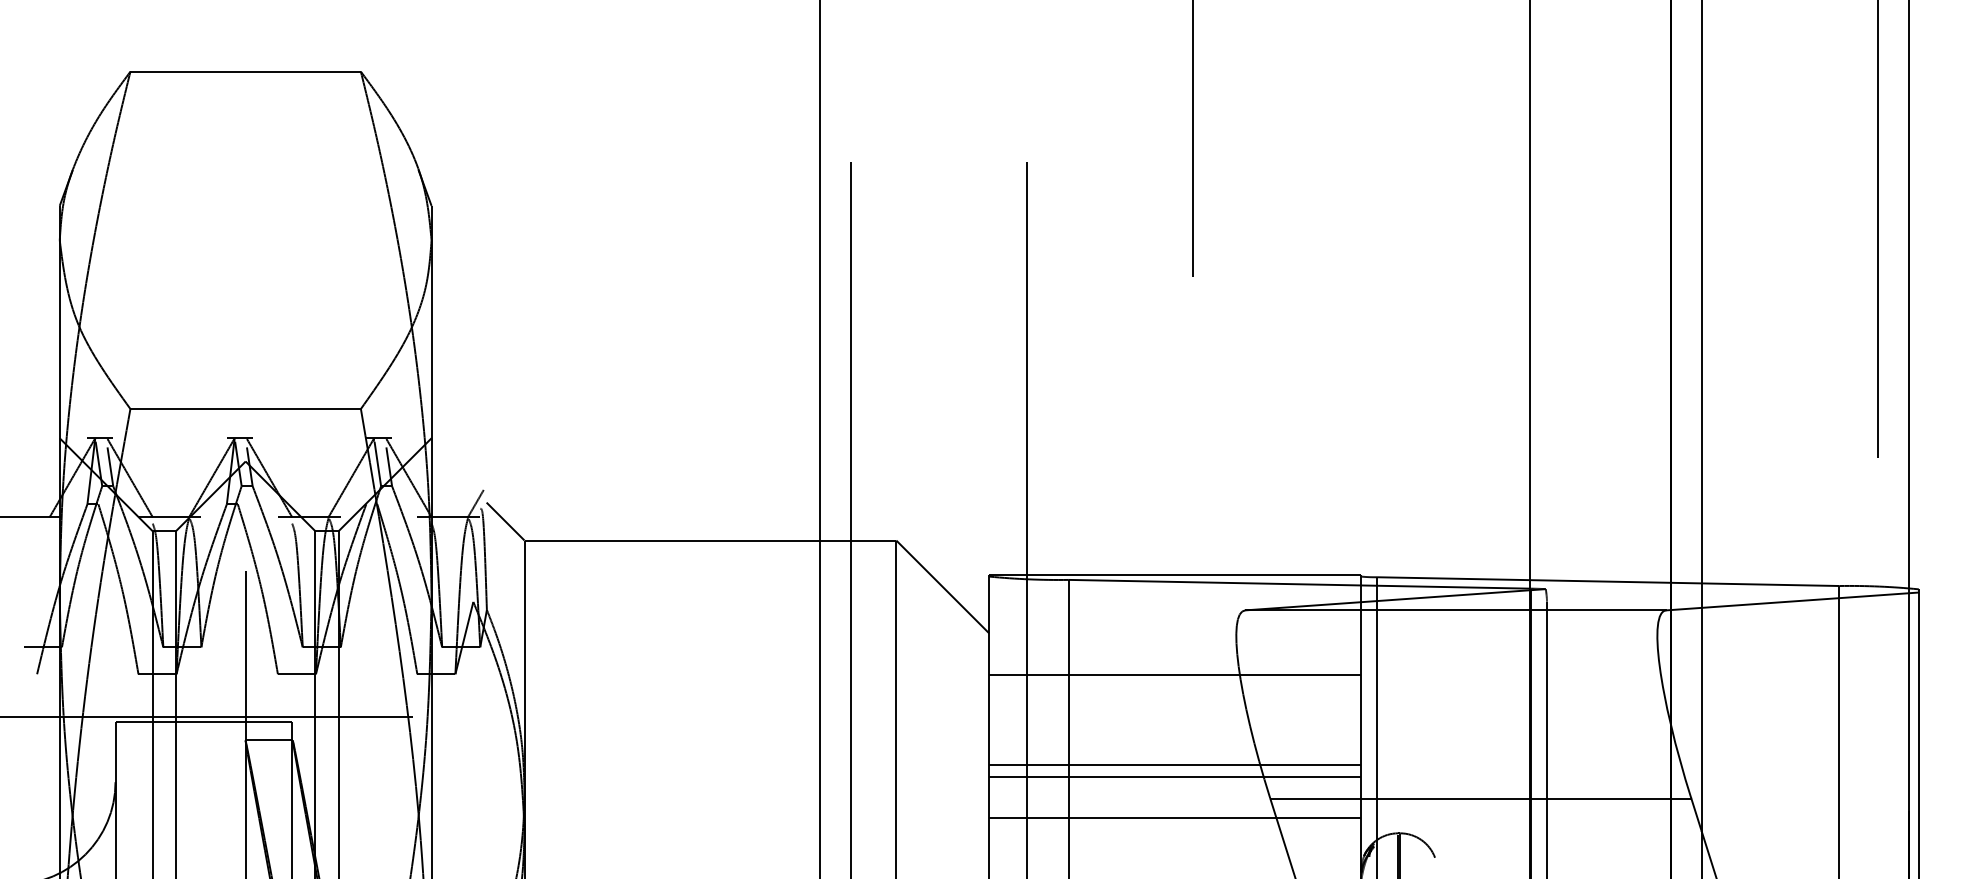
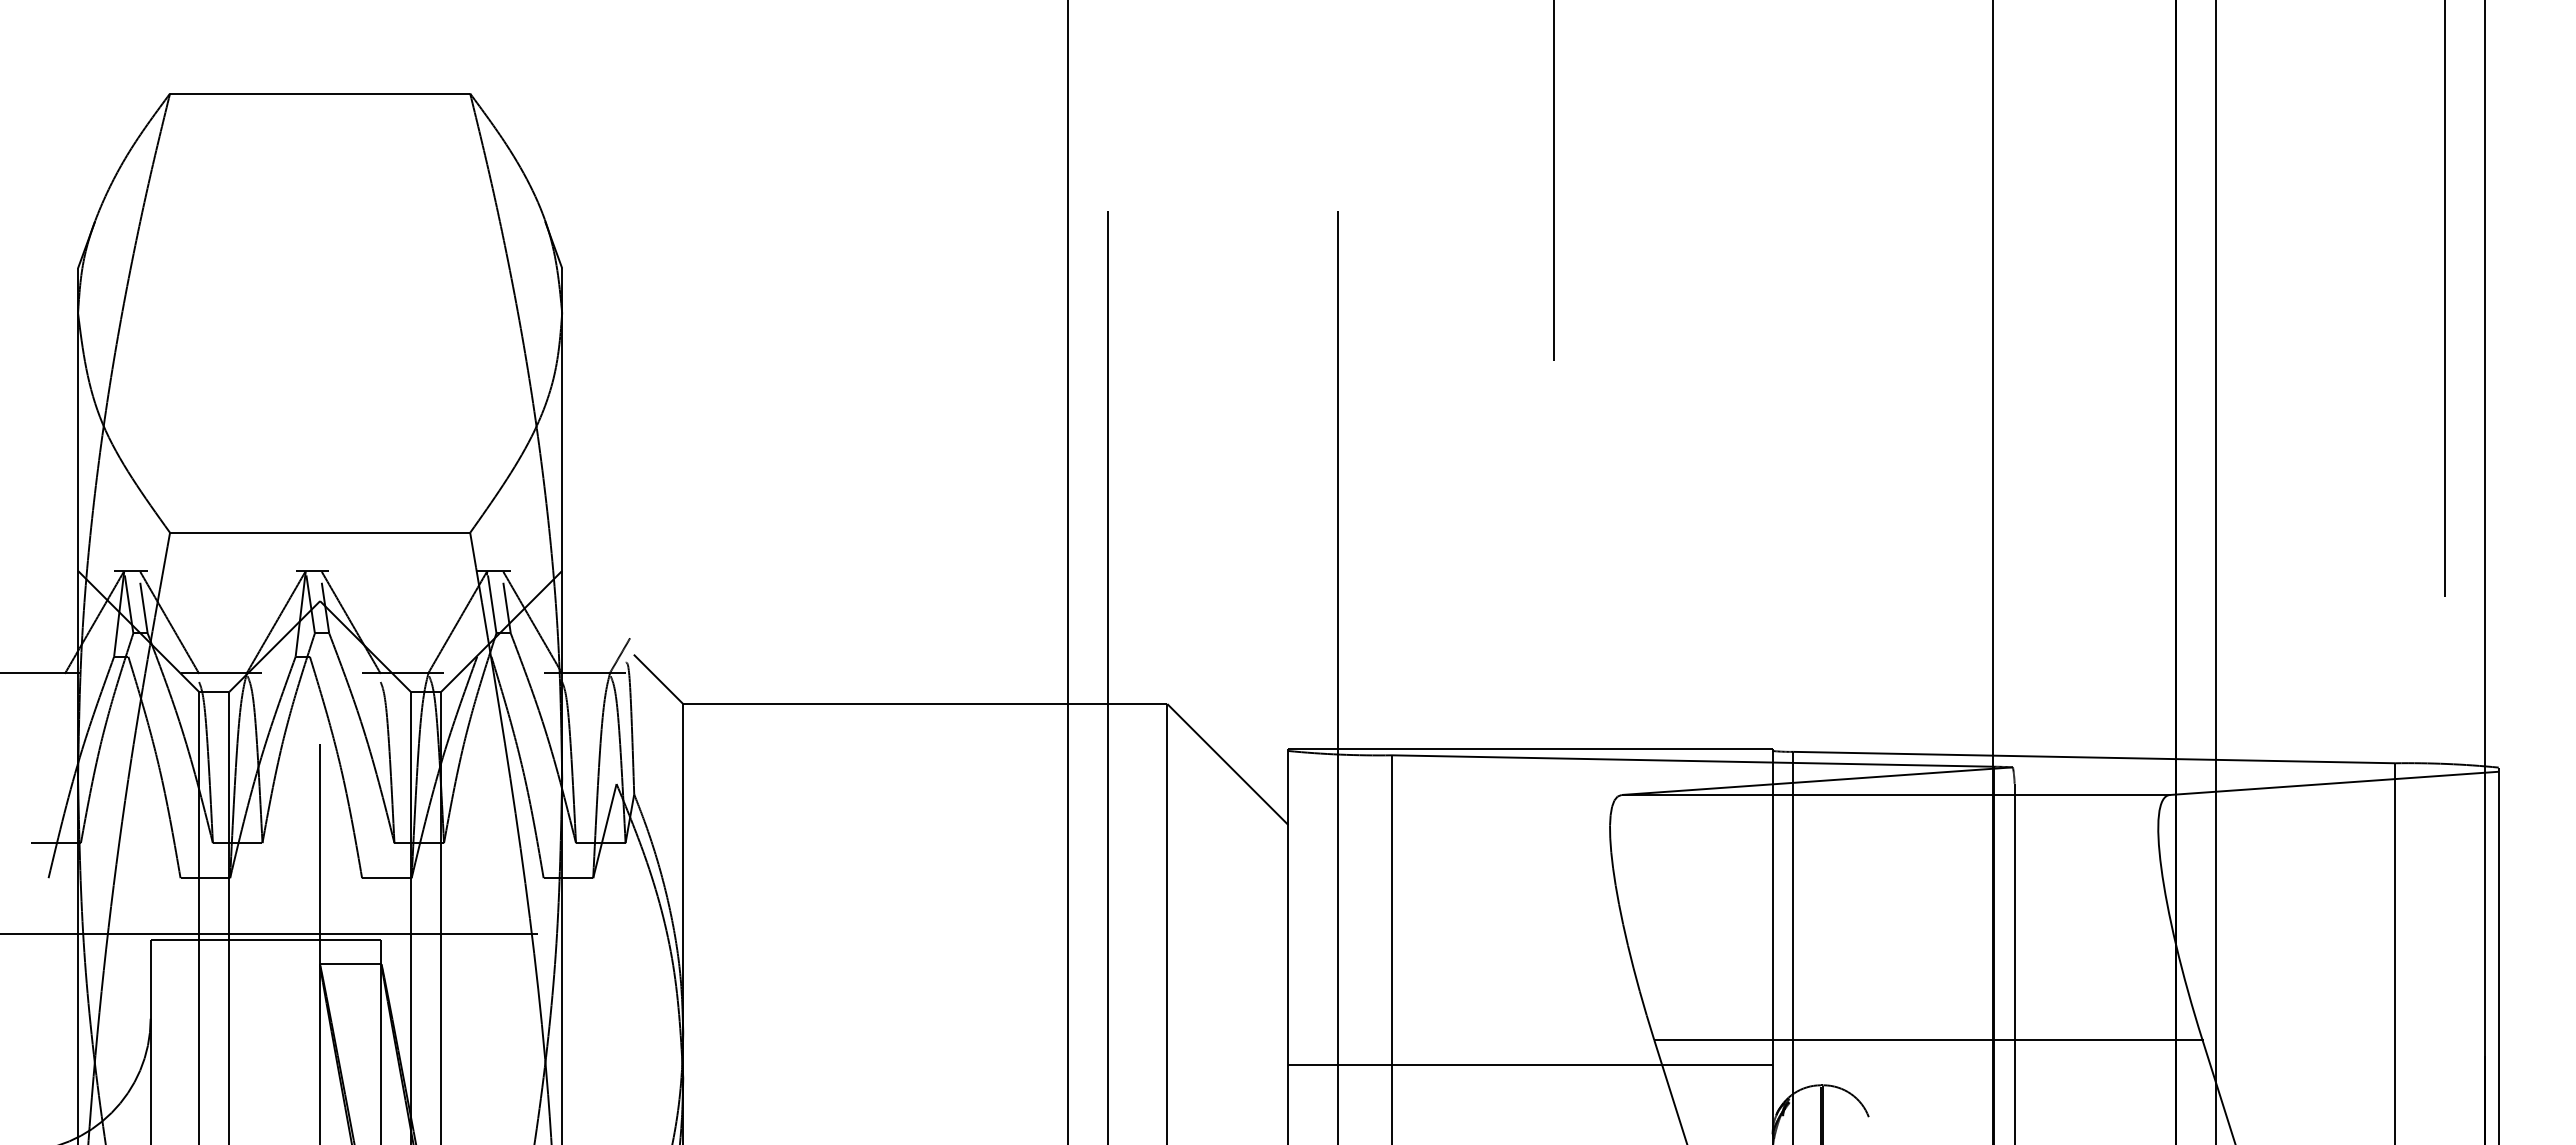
line: (1175, 675) -> (1530, 879), removed
line: (1175, 765) -> (1530, 996), removed
line: (1175, 776) -> (1530, 1011), removed

